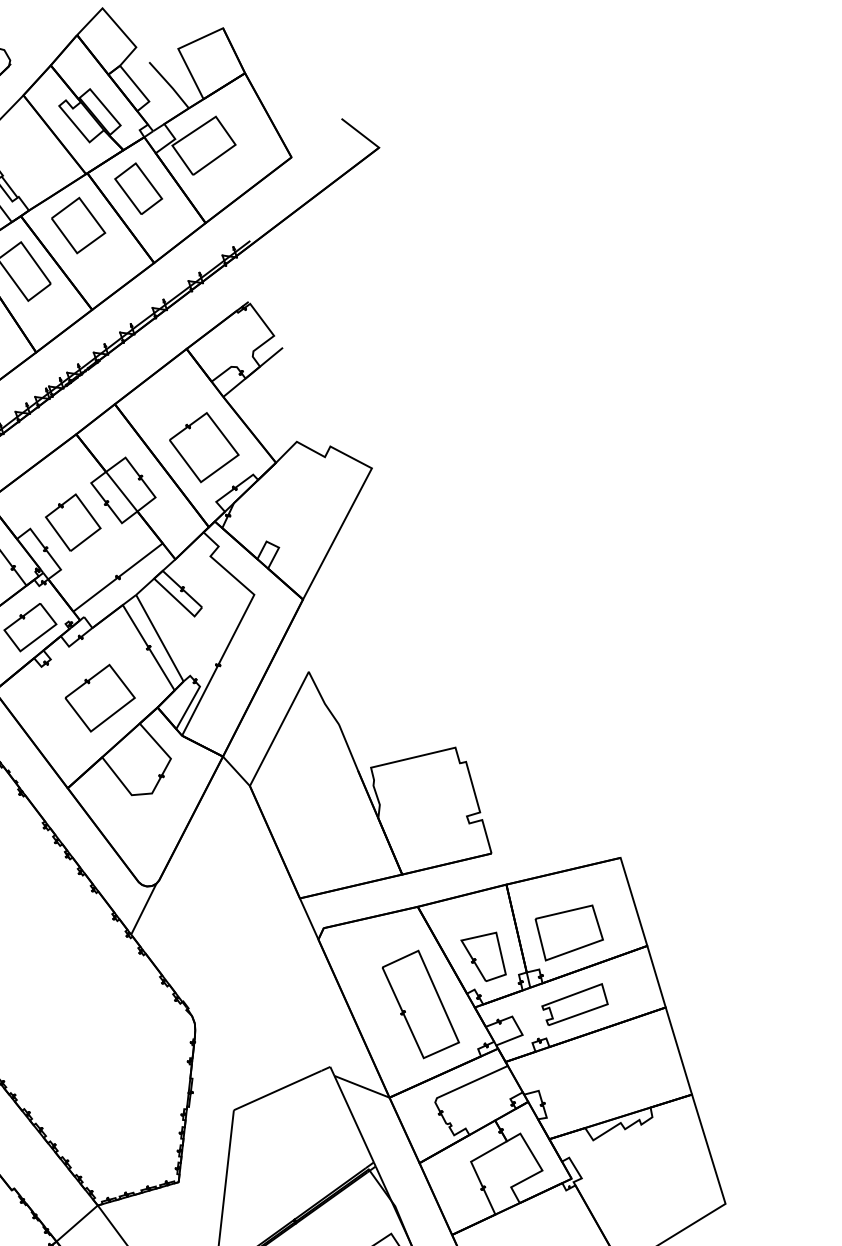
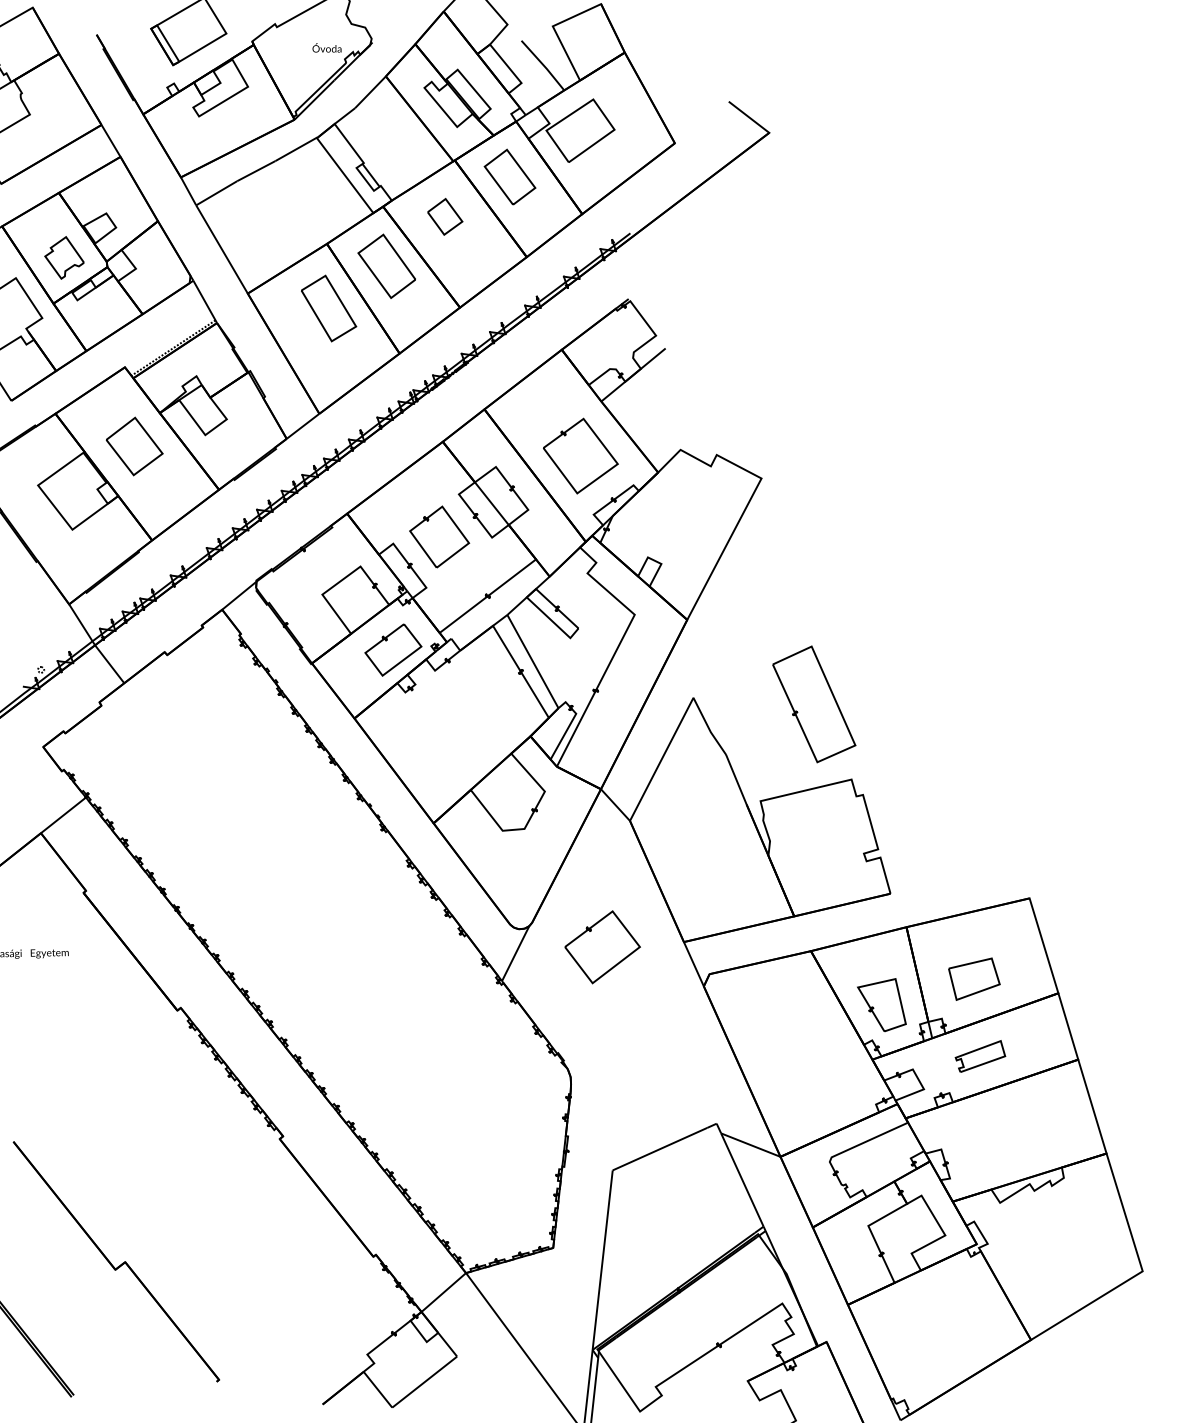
part: (77, 225) -> (444, 216), size x0.6
part: (100, 698) -> (602, 947), moved
part: (569, 932) -> (974, 978), size x0.7
part: (421, 1004) -> (814, 704), moved
part: (575, 1004) -> (980, 1056), size x0.7

